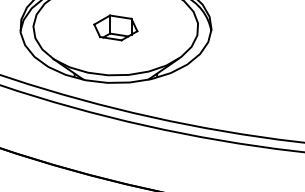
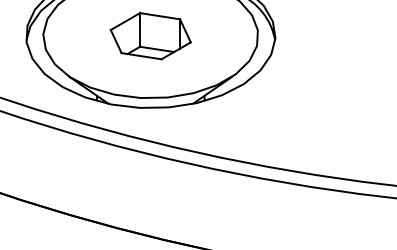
part: (115, 28) -> (150, 36), size x1.43

